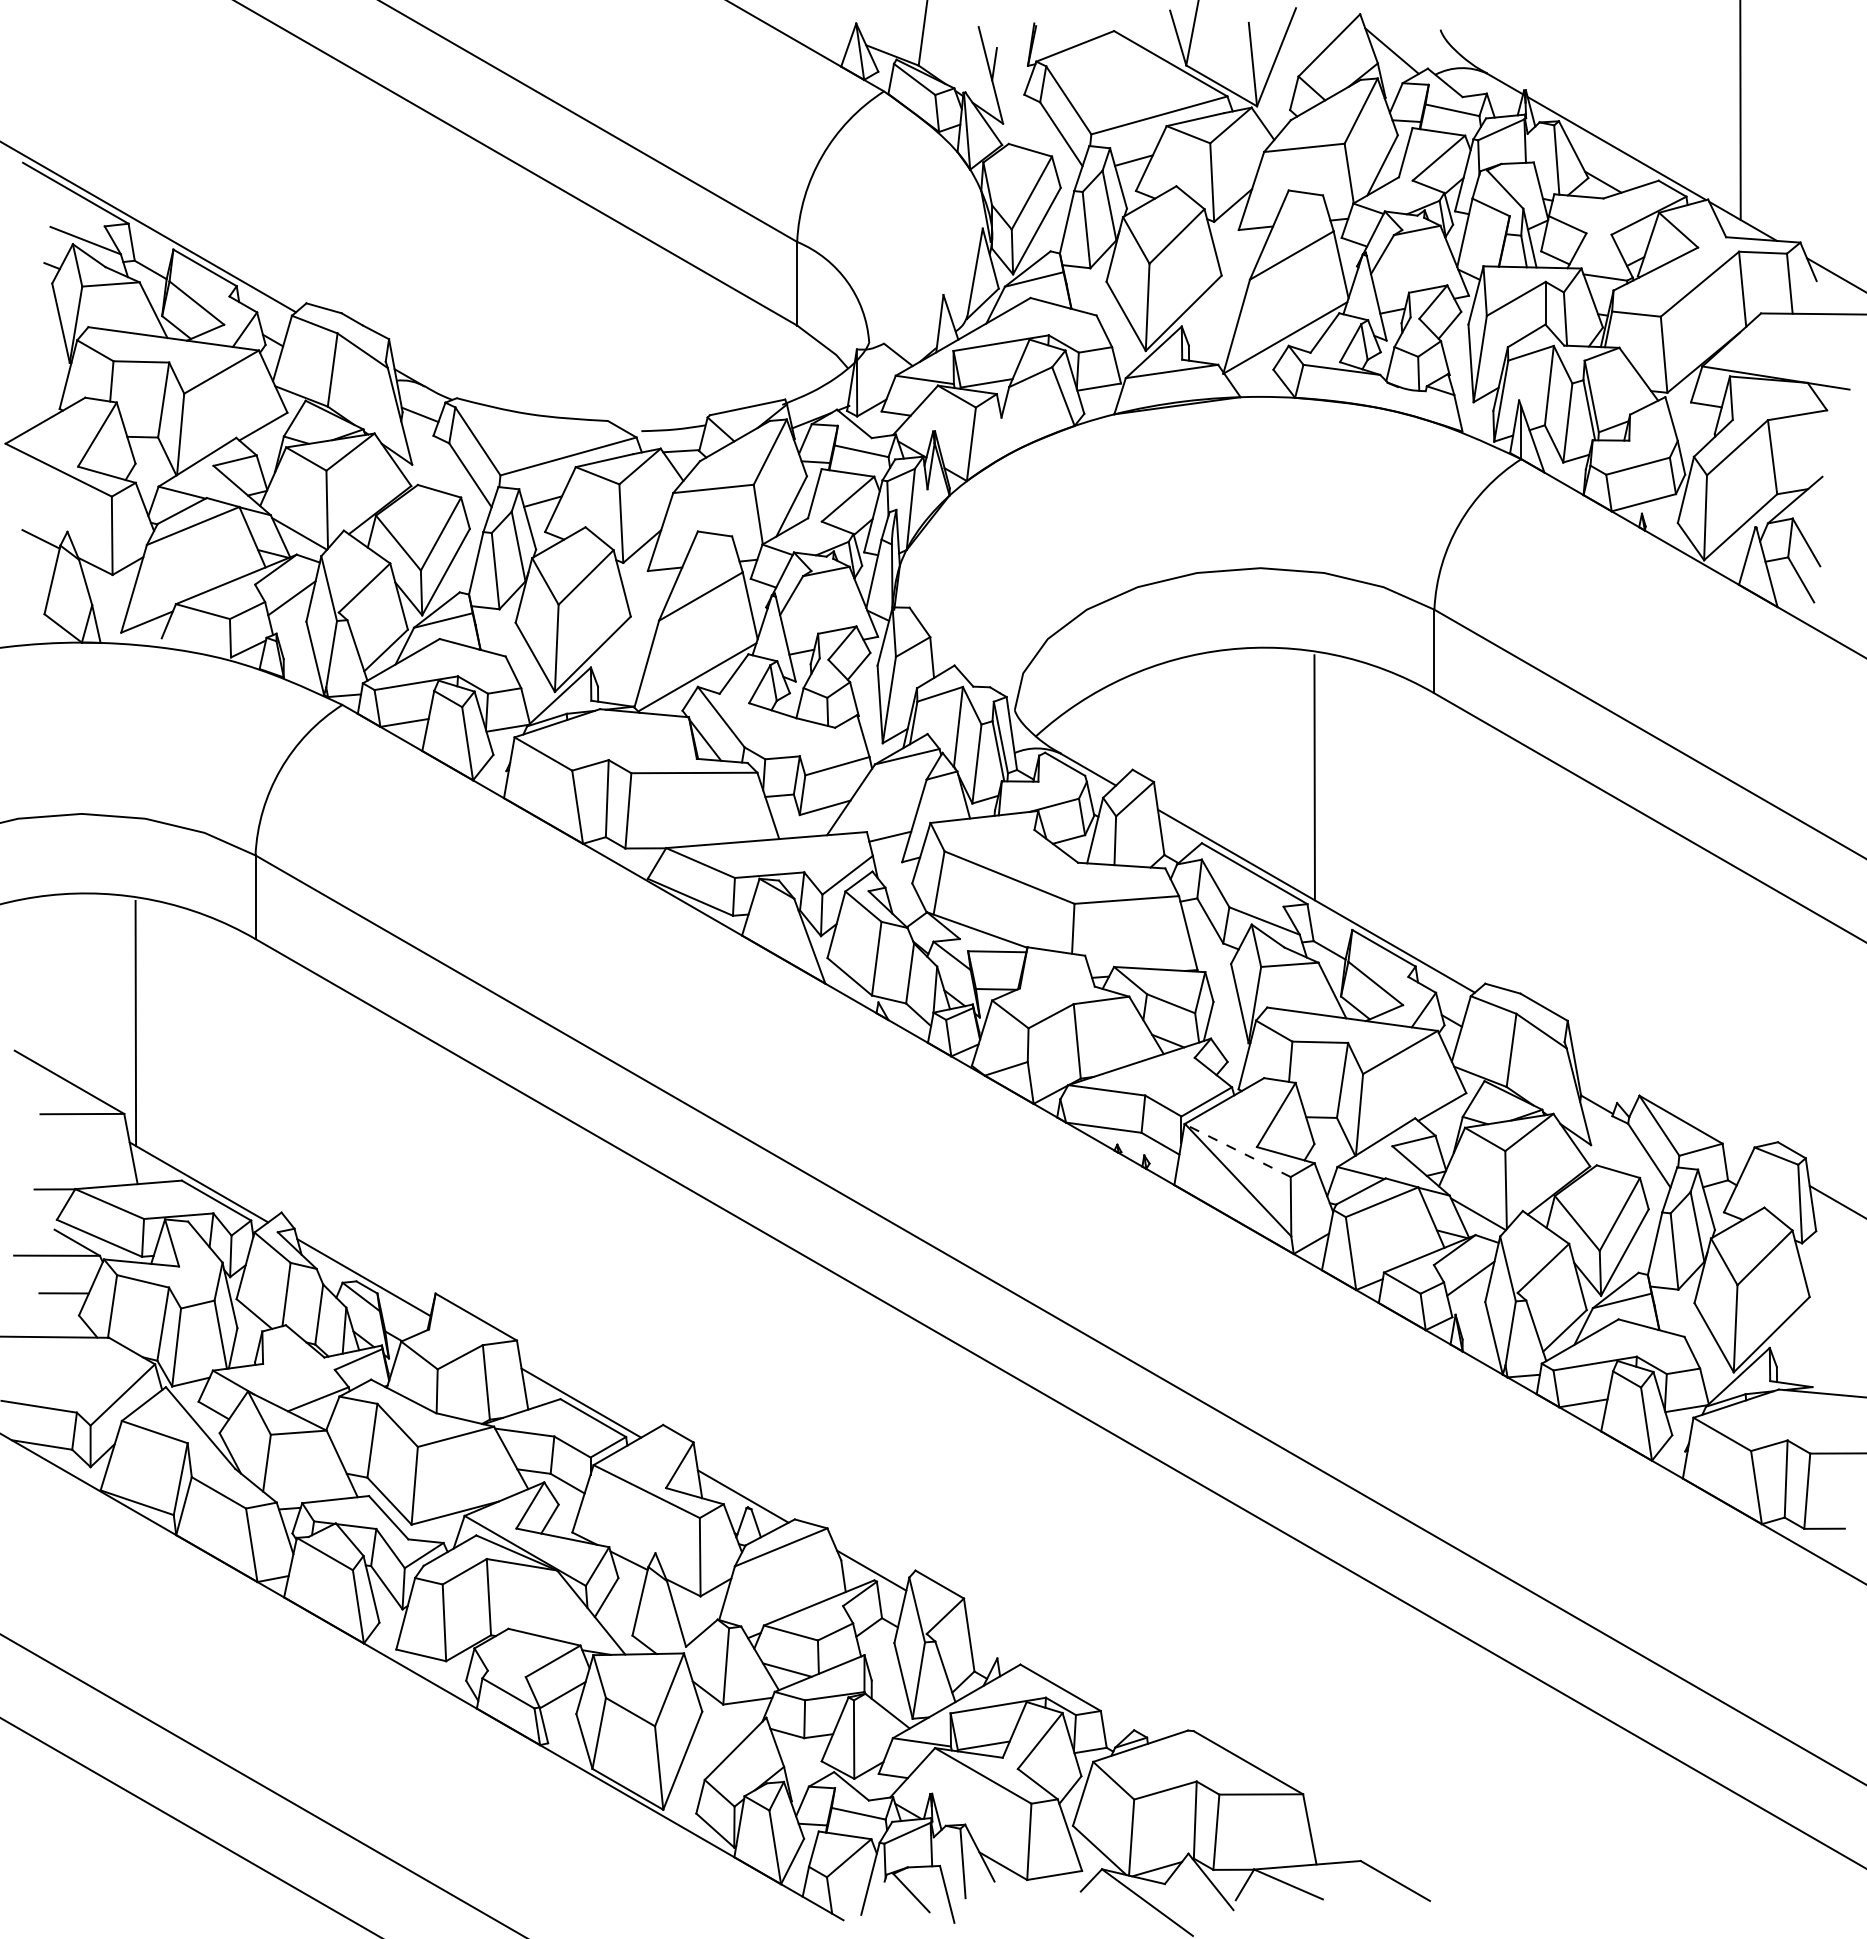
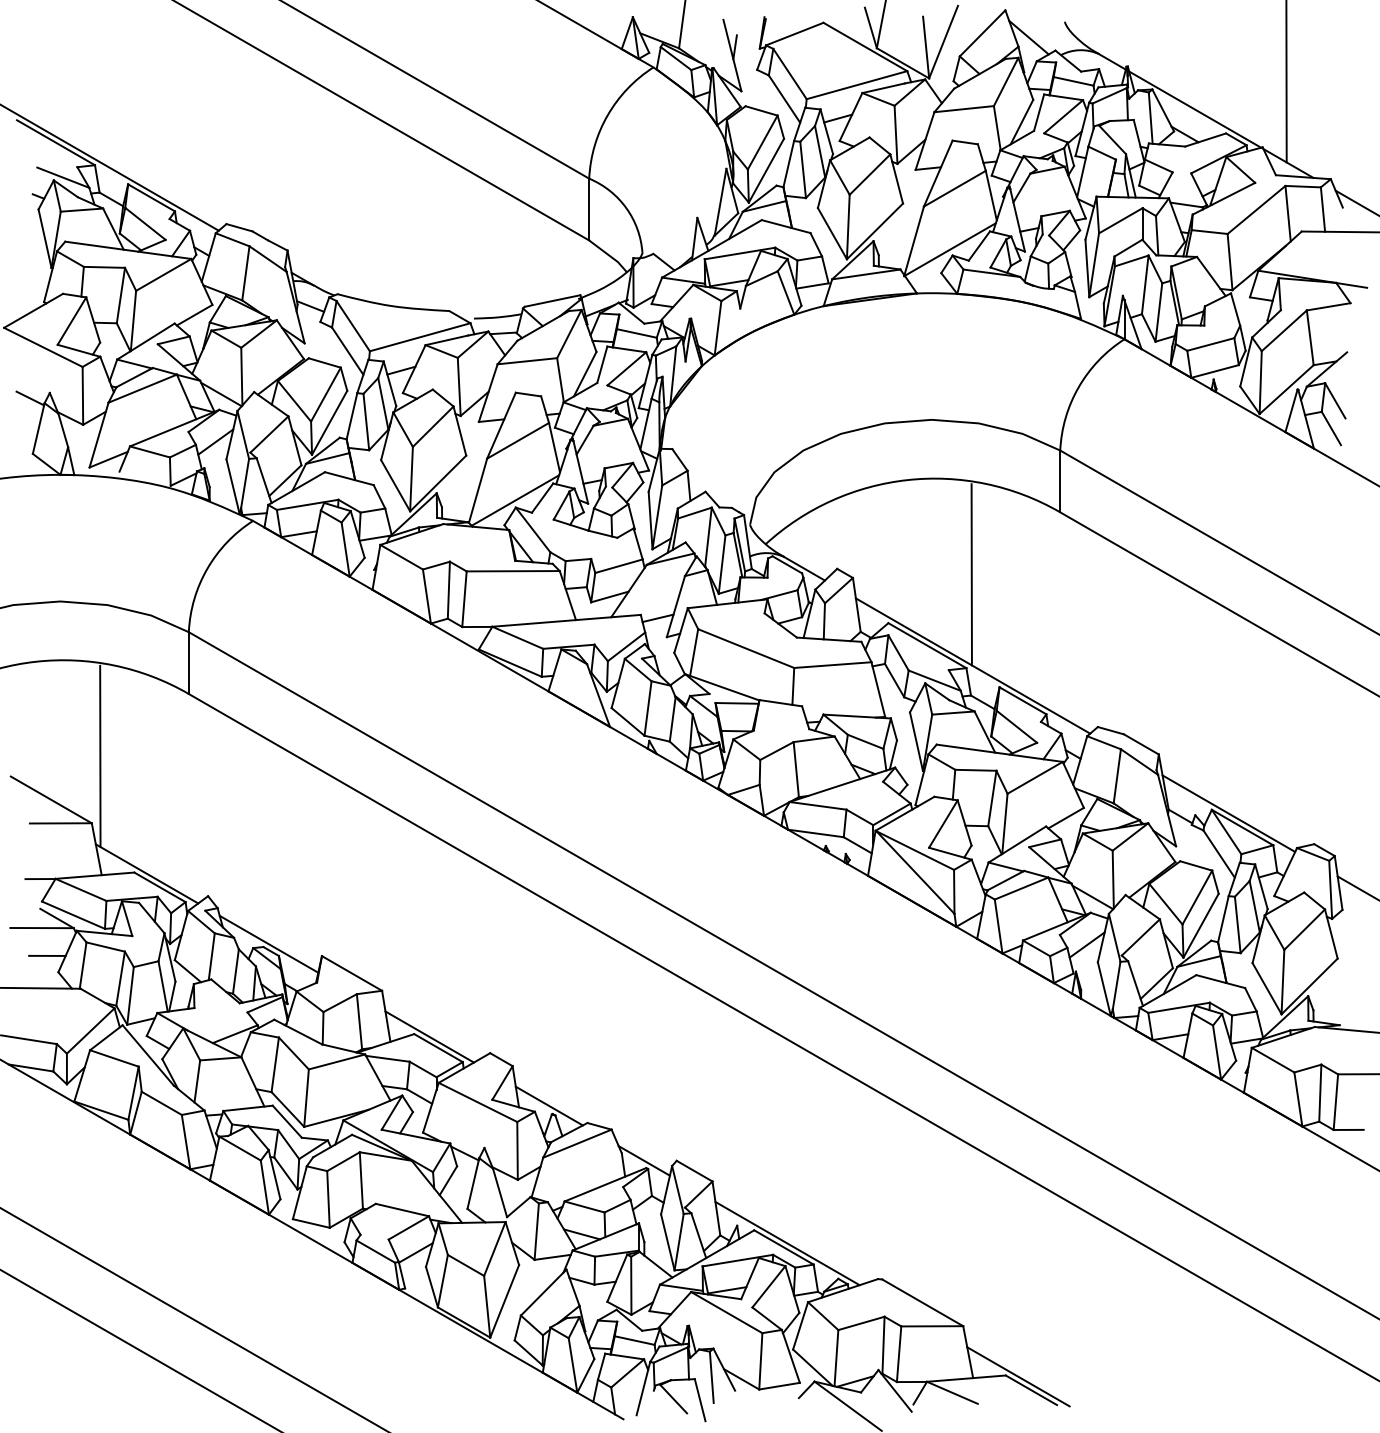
line: (1662, 1100) -> (1228, 813), added
line: (1238, 1150) -> (915, 850), dashed -> solid
line: (1065, 1682) -> (787, 1243), added
line: (1377, 1862) -> (1018, 1376), added

